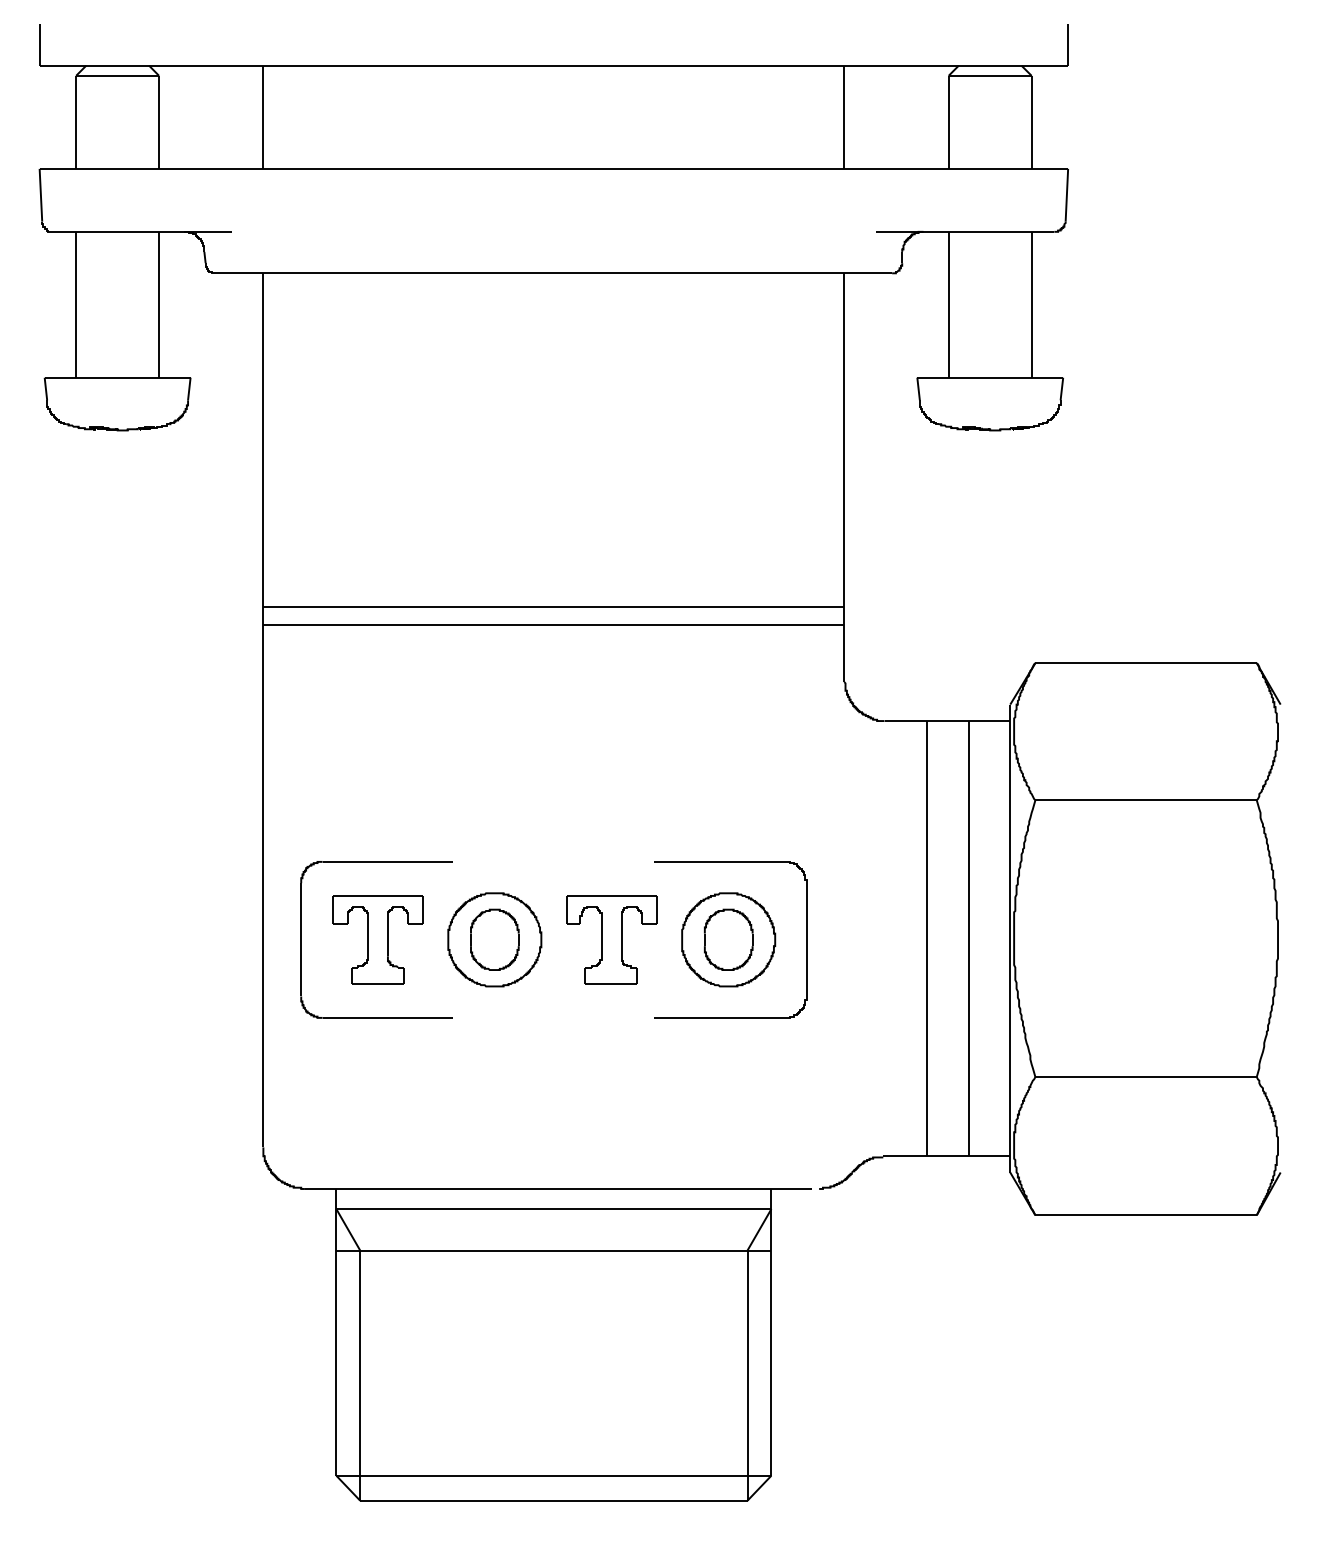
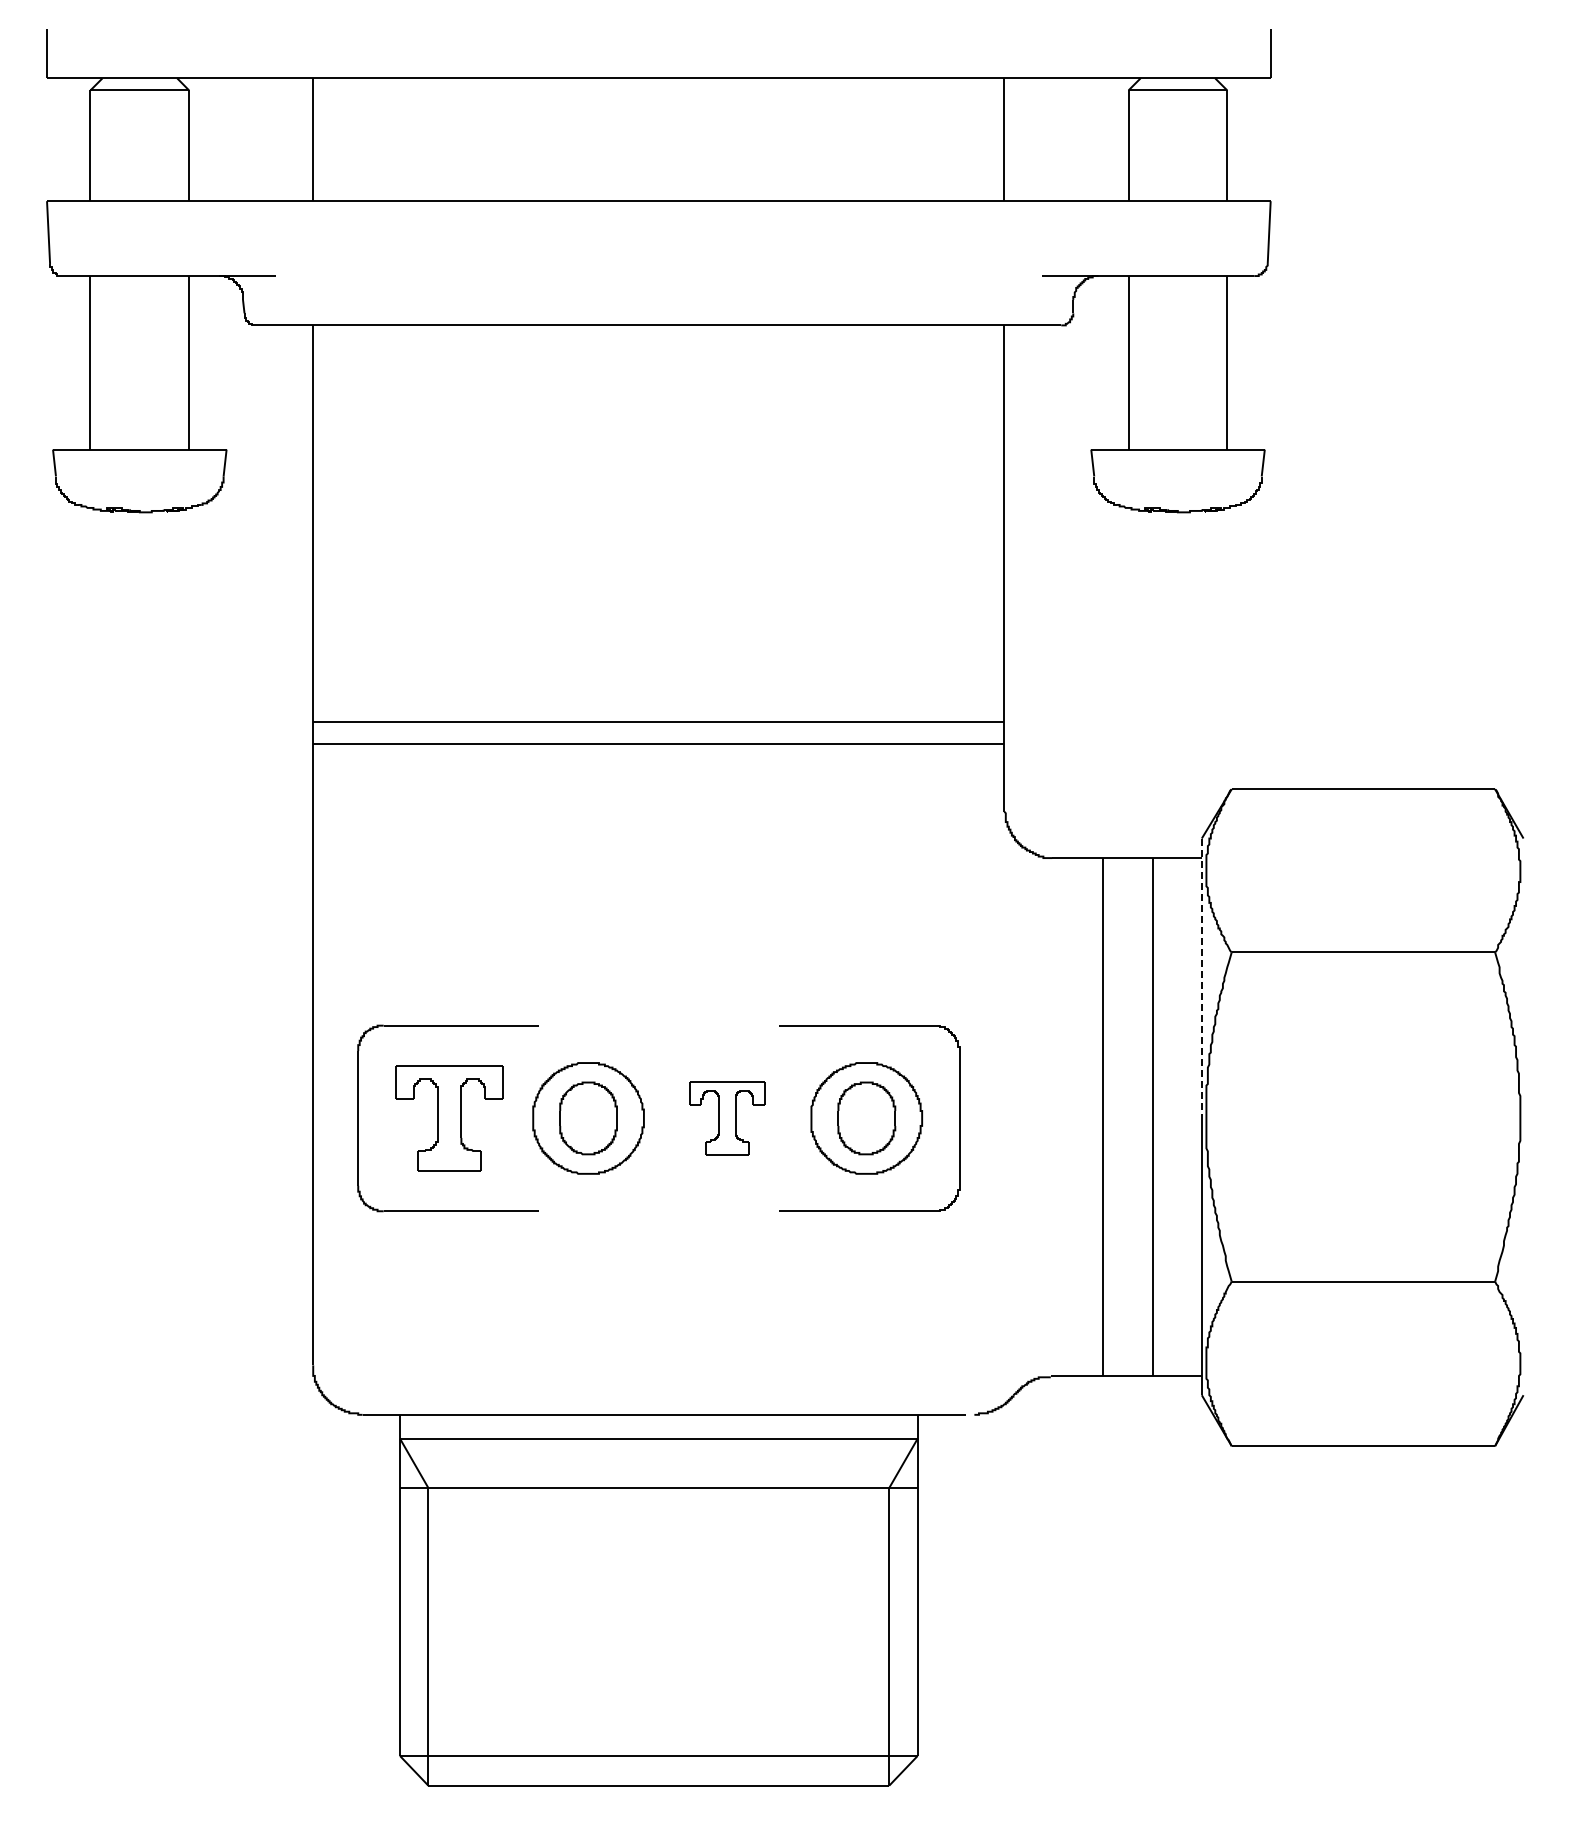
line: (1009, 822) -> (1201, 978), solid -> dashed
part: (611, 939) -> (727, 1118), size x0.7

